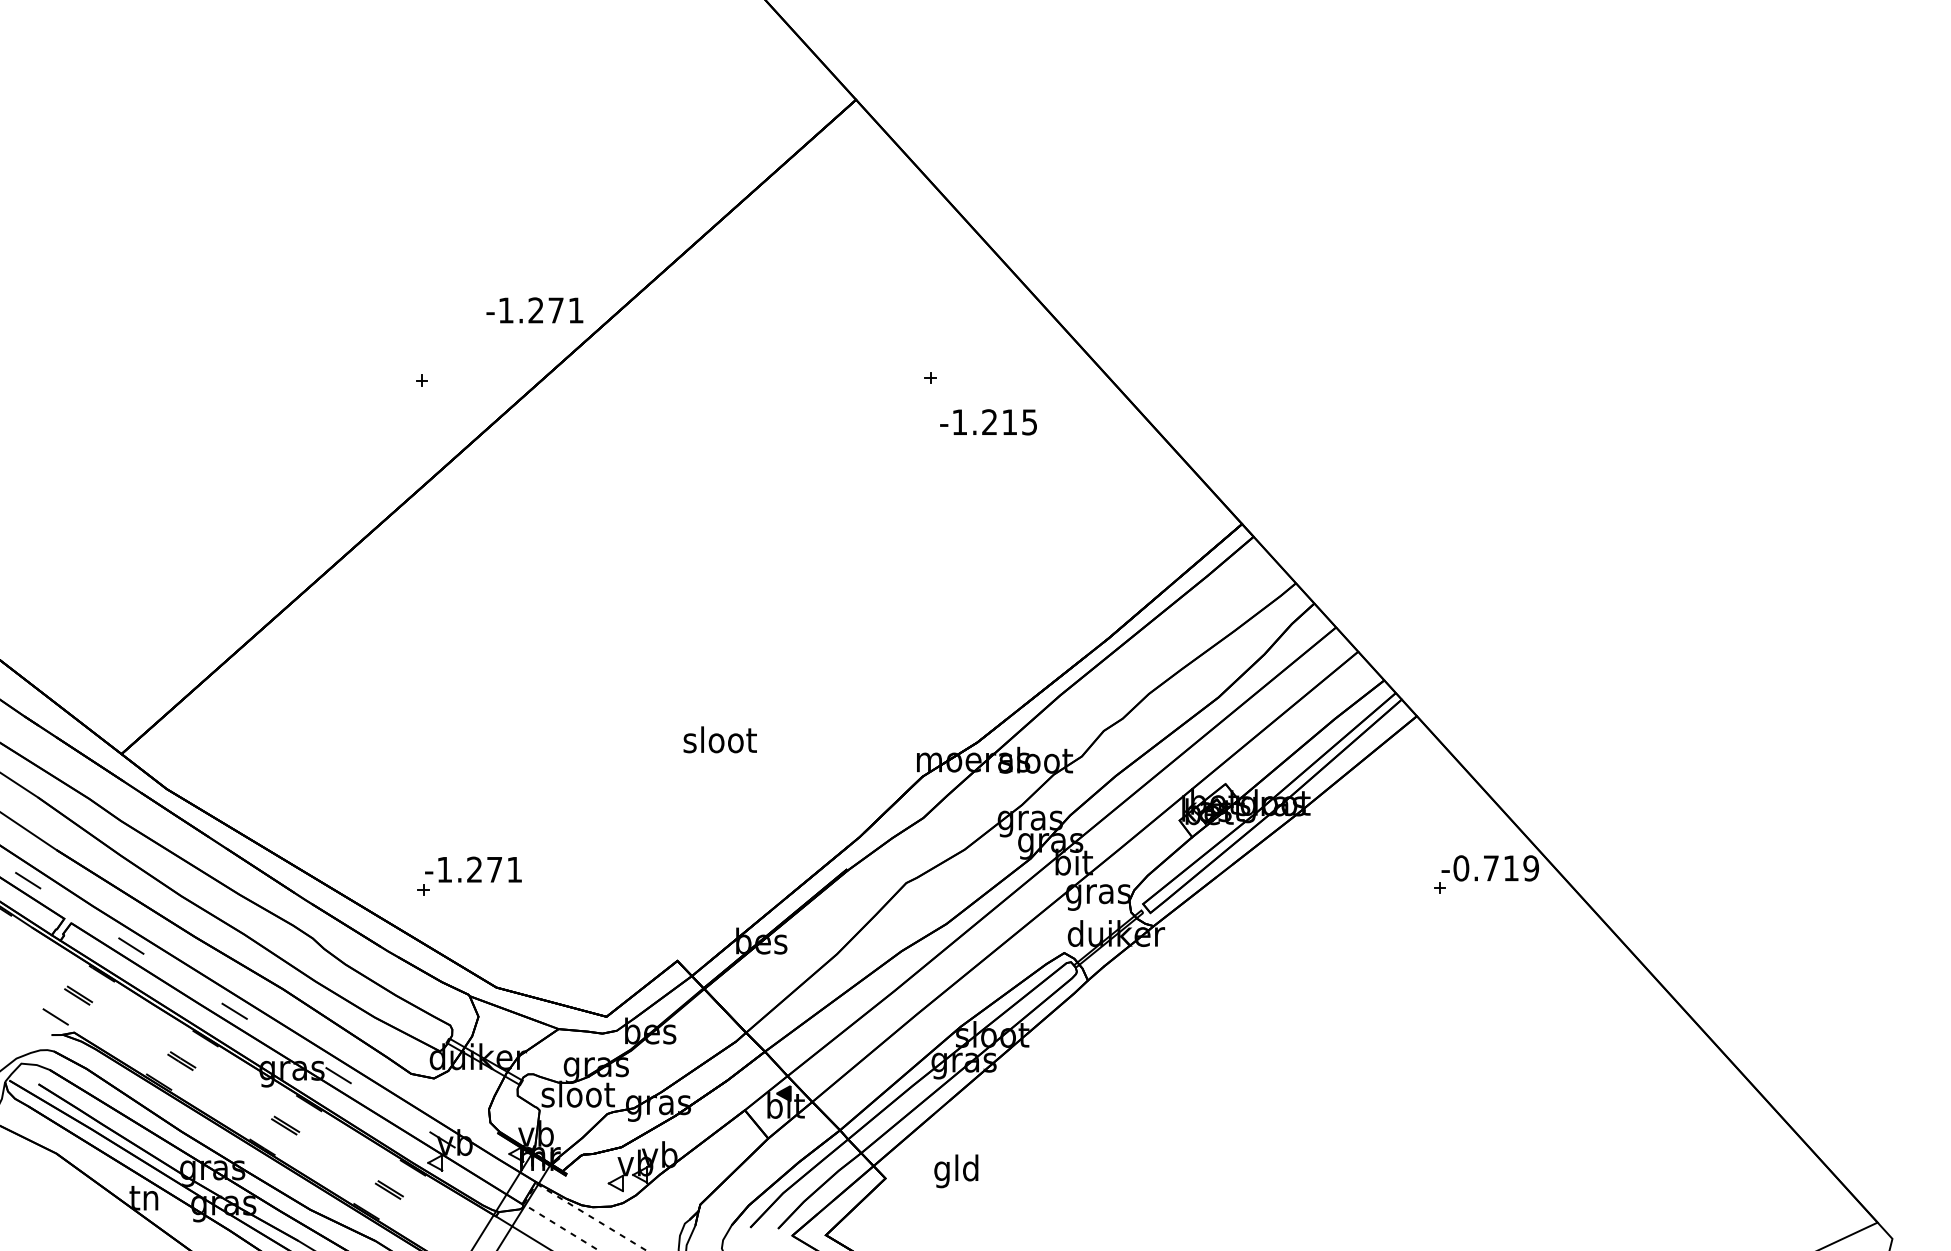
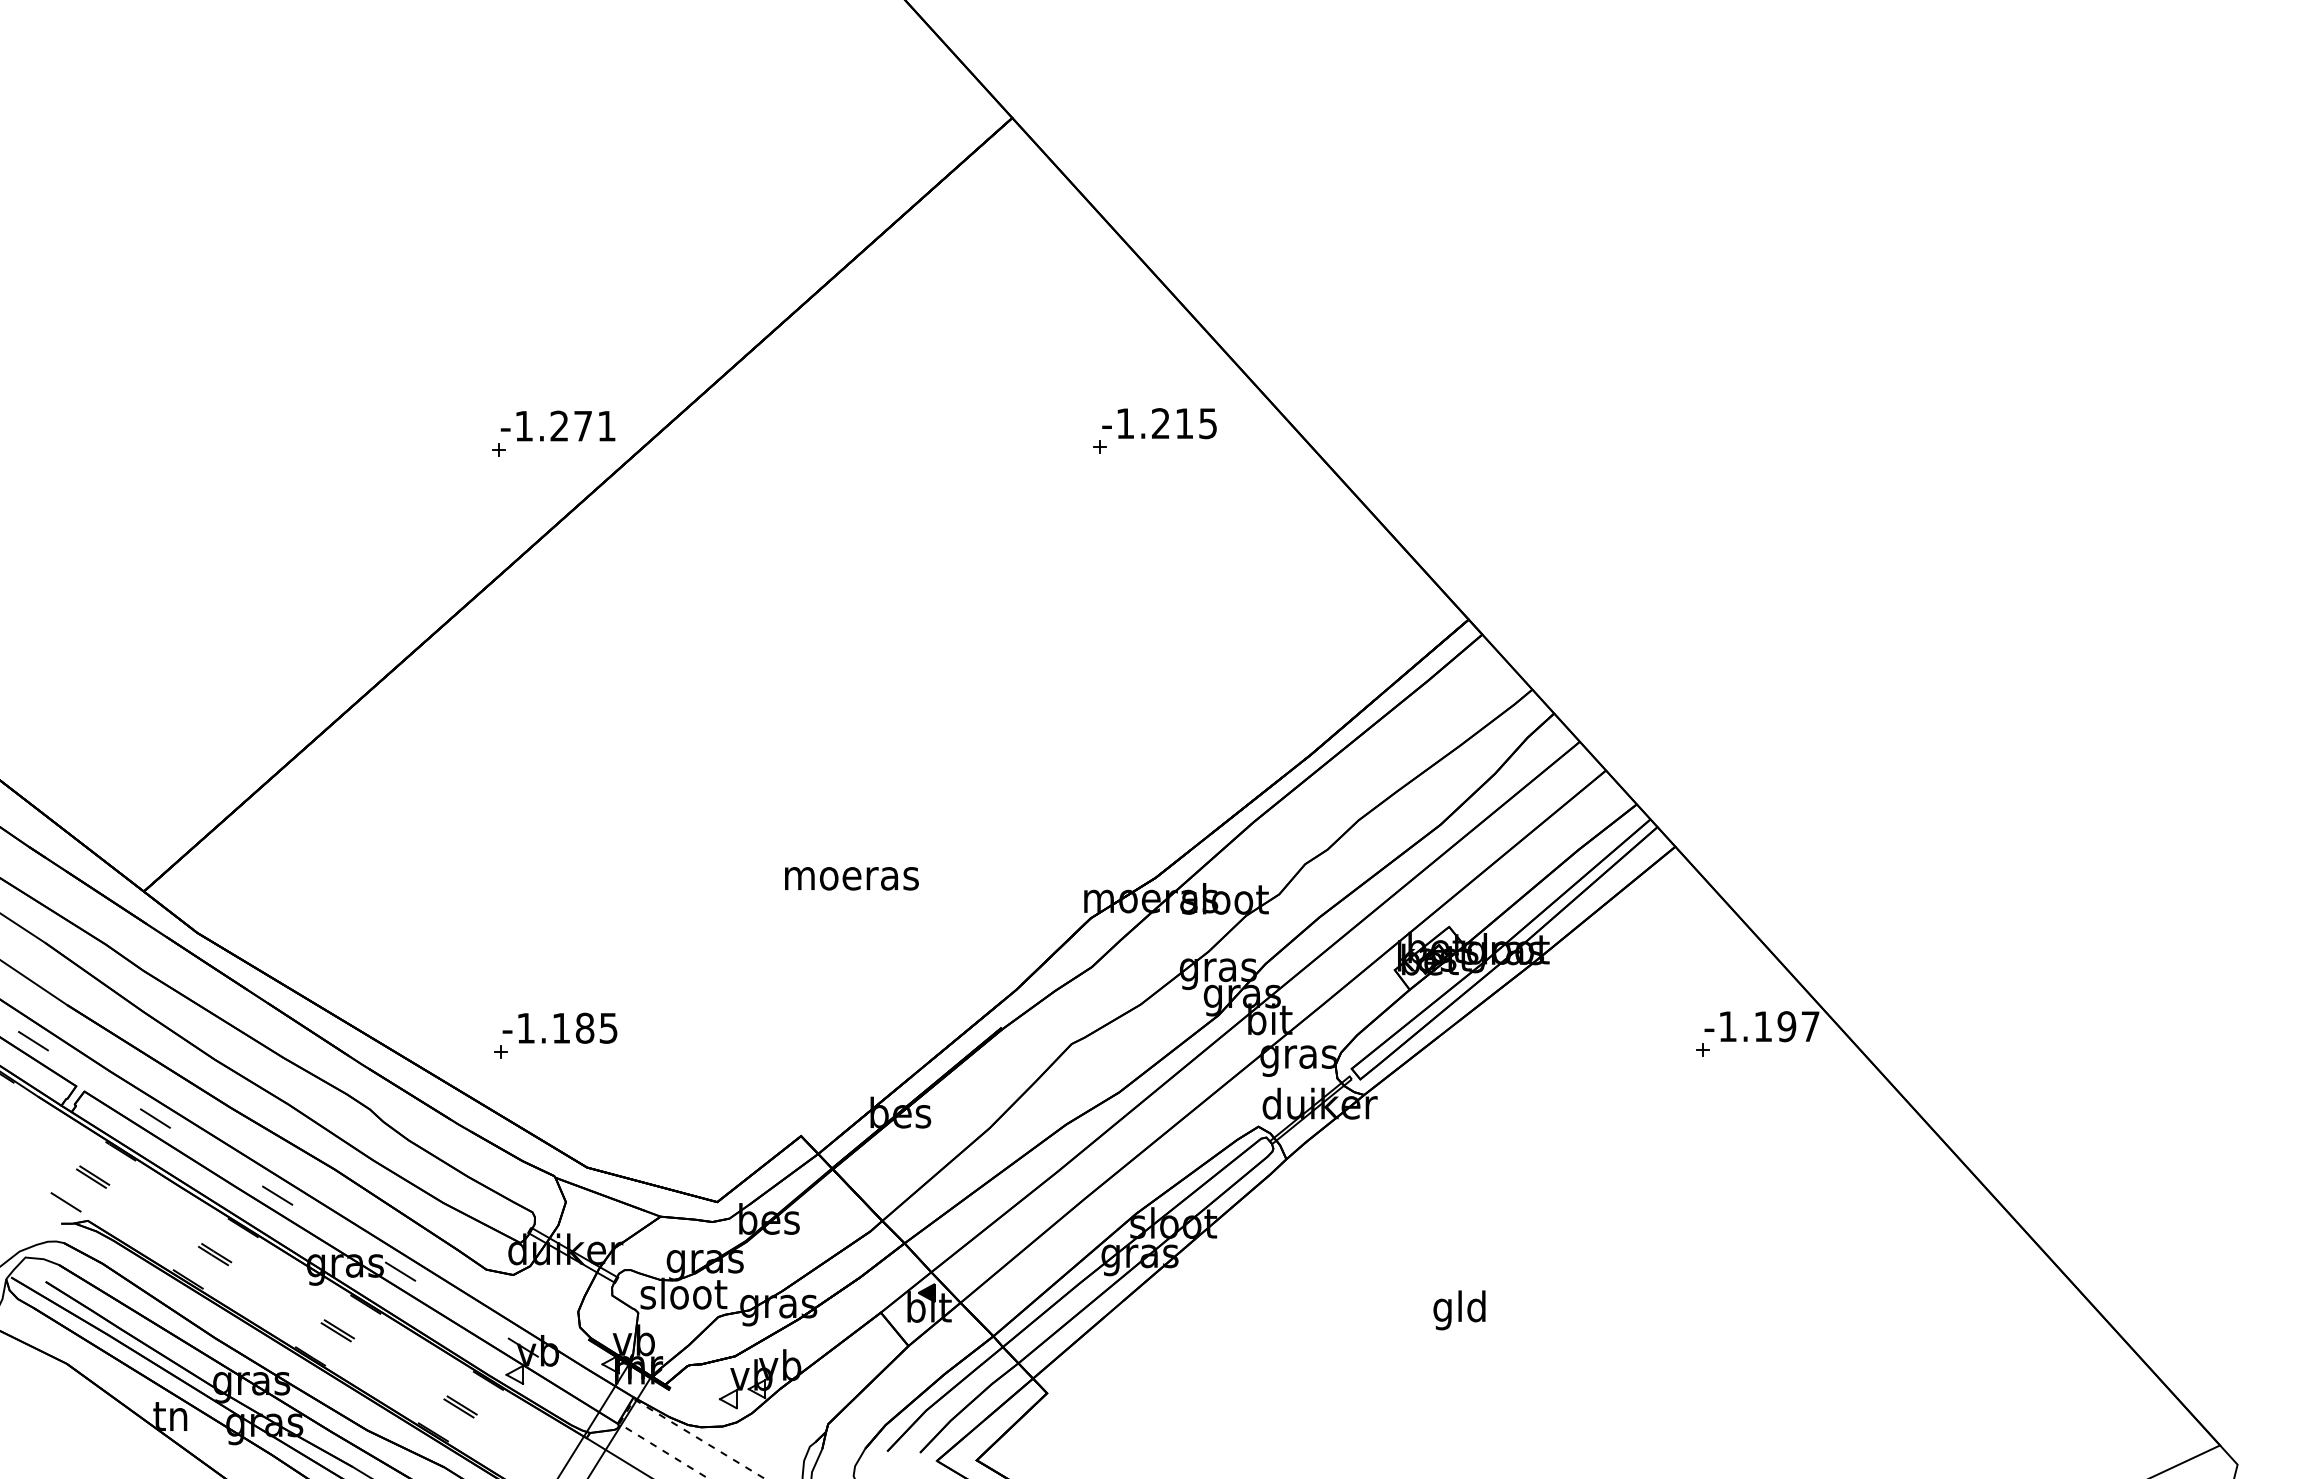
text: (534, 310) -> (557, 426), moved
text: (988, 422) -> (1159, 423), moved
text: (720, 739) -> (852, 874), sloot -> moeras
text: (1496, 868) -> (1769, 1026), -0.719 -> -1.197
text: (494, 869) -> (584, 1027), -1.271 -> -1.185
text: (956, 1171) -> (1459, 1310), moved

